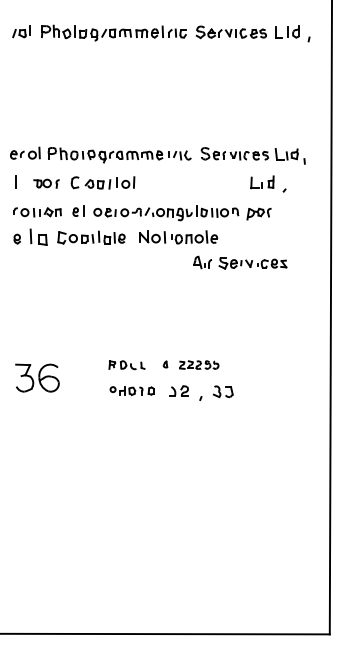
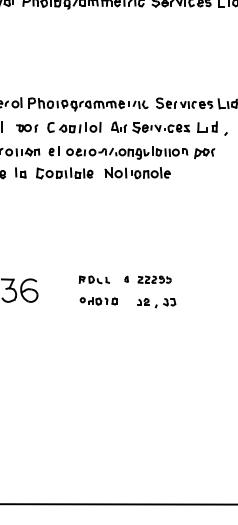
part: (38, 236) -> (20, 172), size x0.71
part: (240, 262) -> (150, 127), moved
part: (201, 392) -> (156, 302), size x0.71

